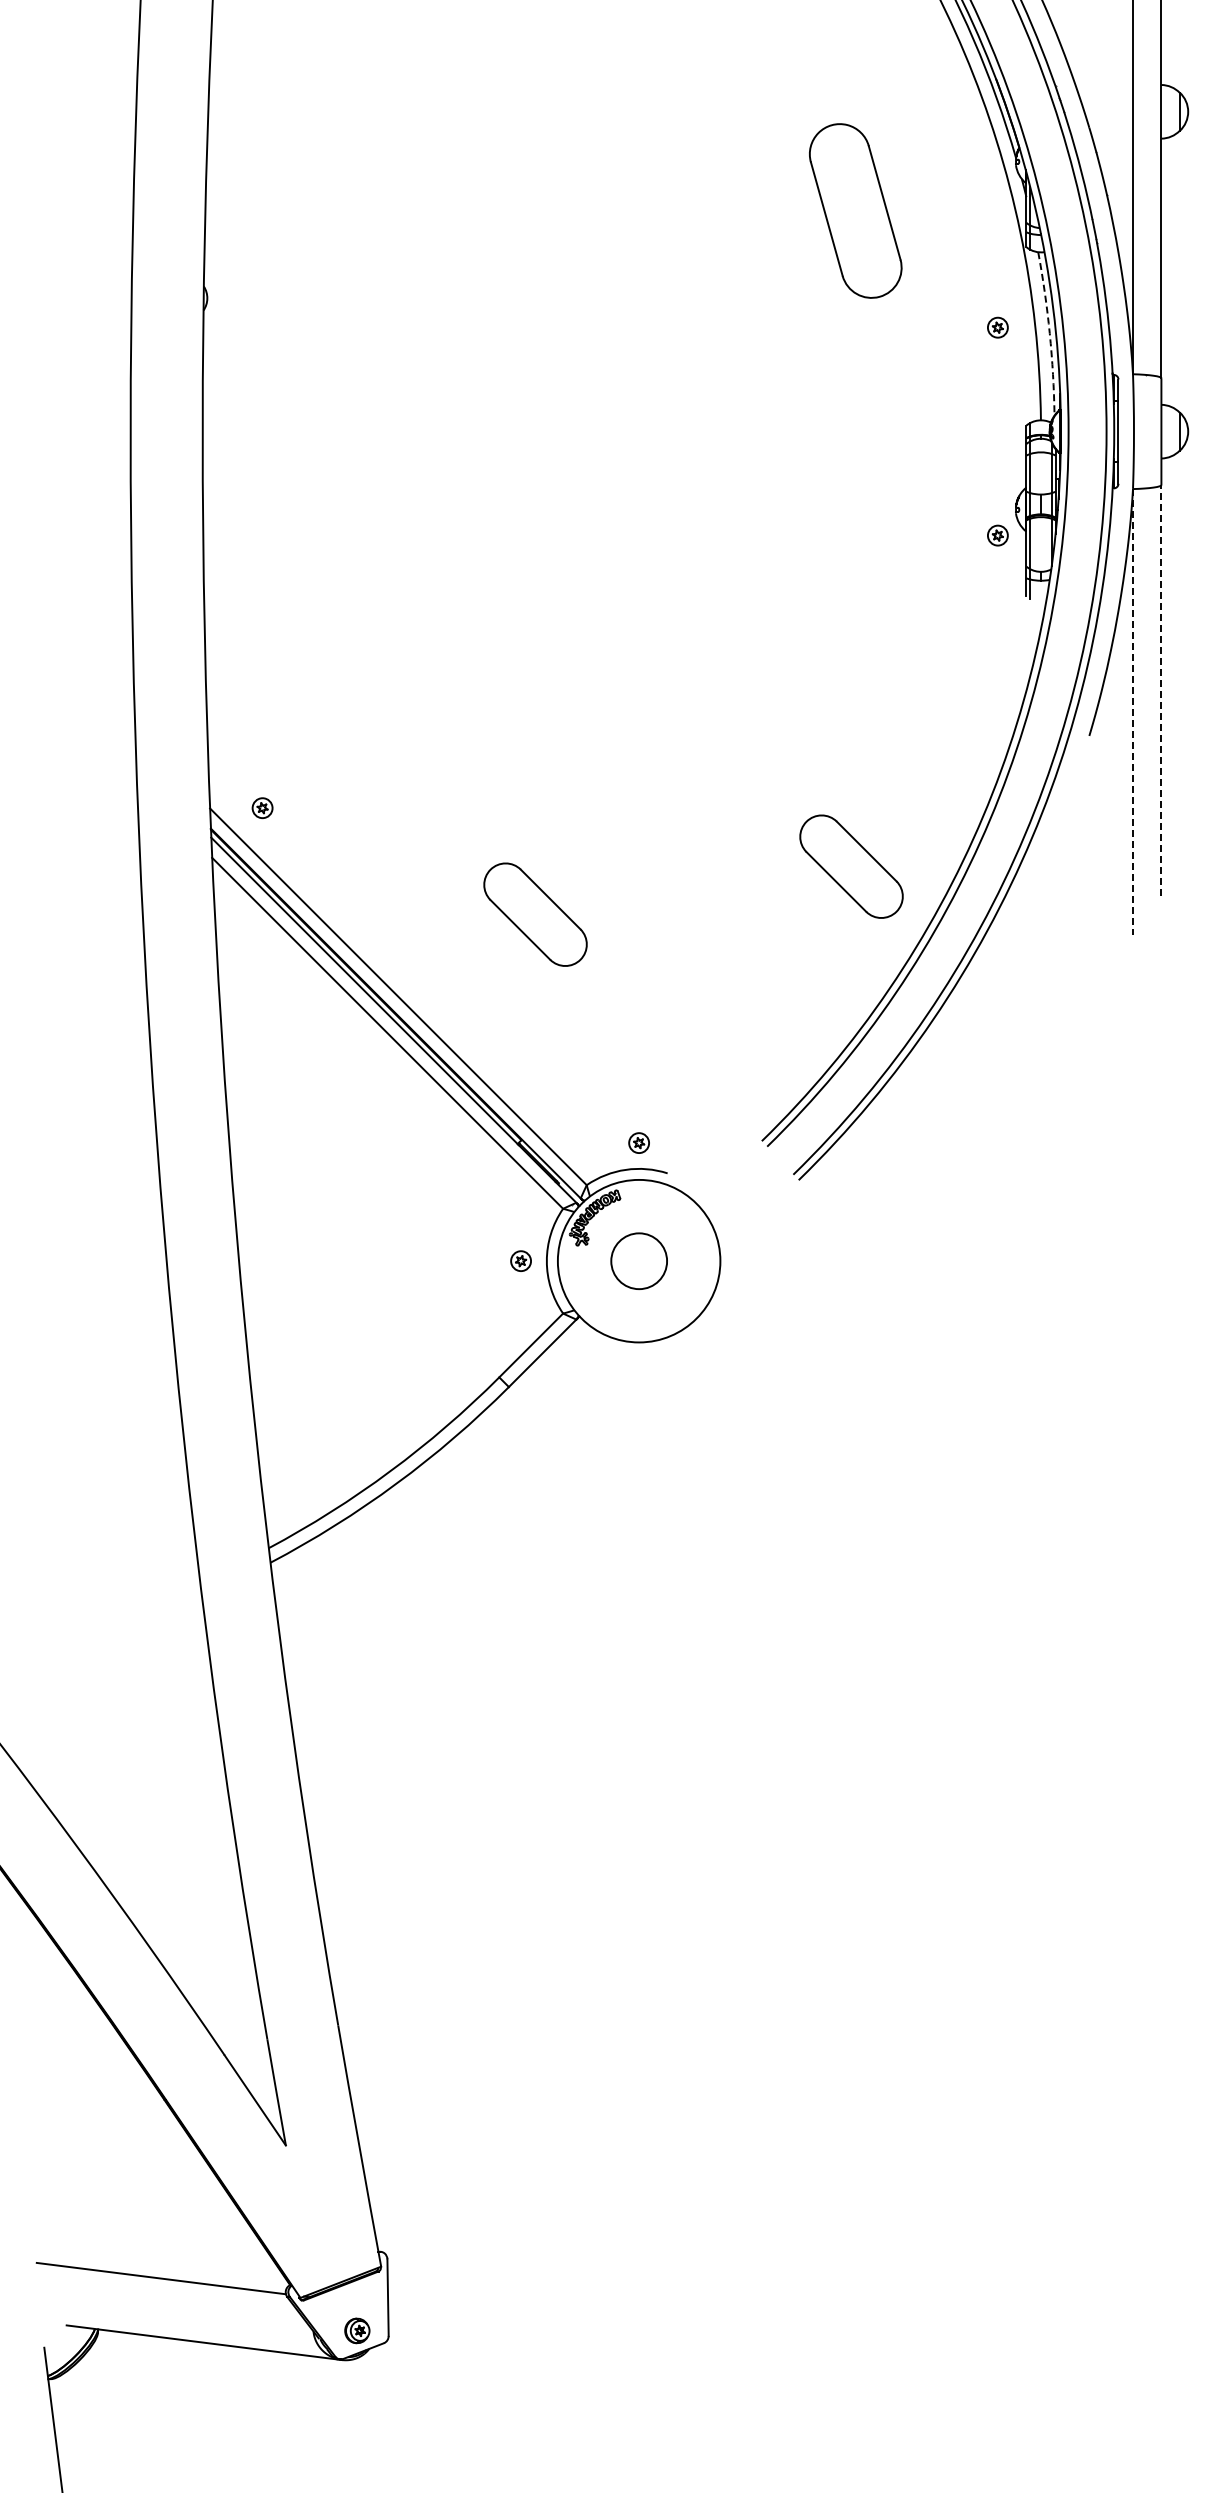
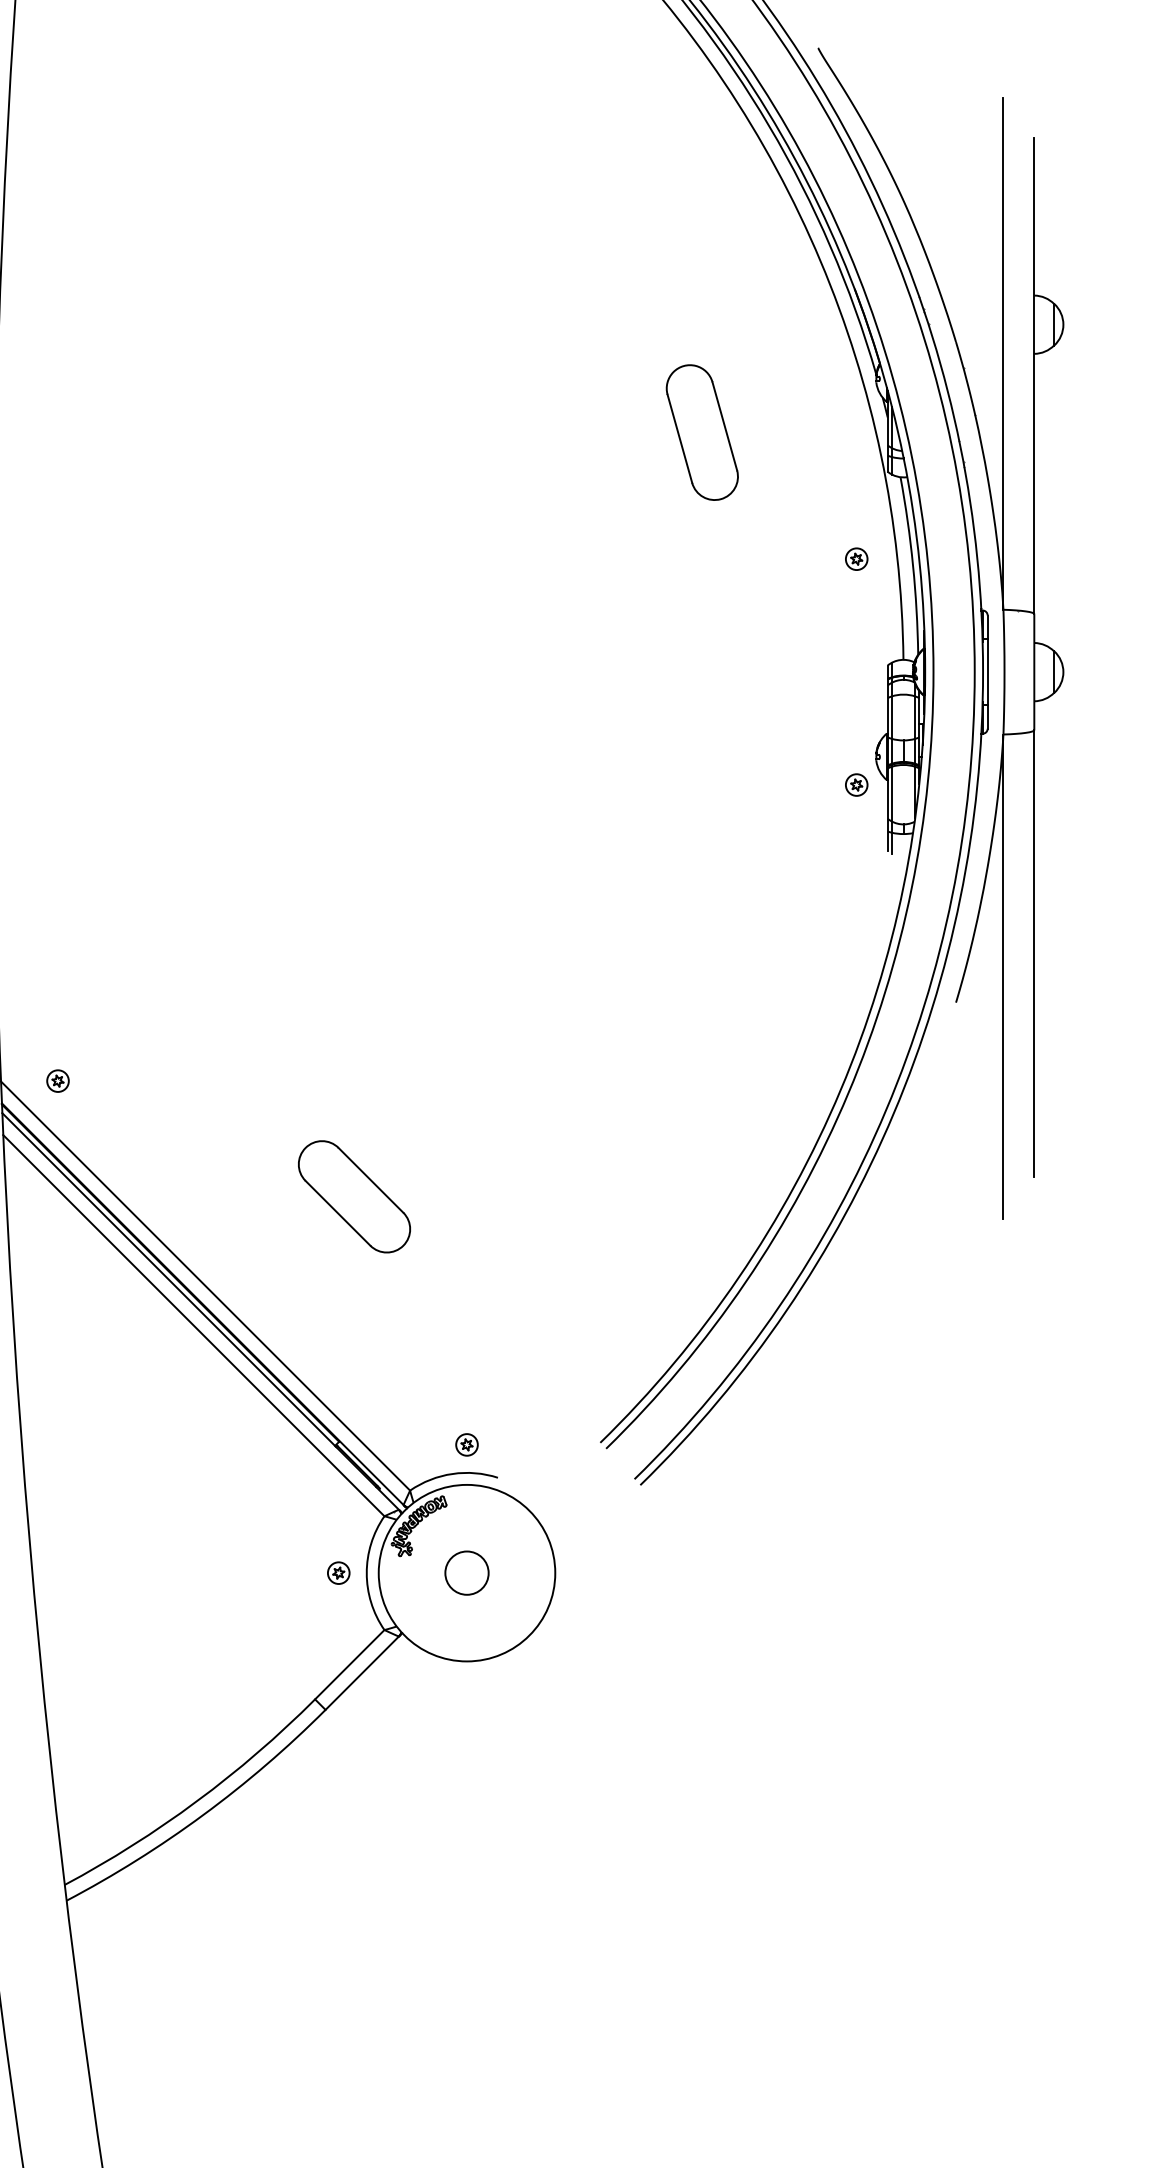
part: (855, 211) -> (702, 432), size x0.71
arc: (1049, 333) -> (912, 565), dashed -> solid
line: (1161, 690) -> (1034, 953), dashed -> solid
line: (1133, 711) -> (1003, 976), dashed -> solid
part: (851, 866) -> (697, 1144), removed
circle: (638, 1260) -> (466, 1572), size x0.71

